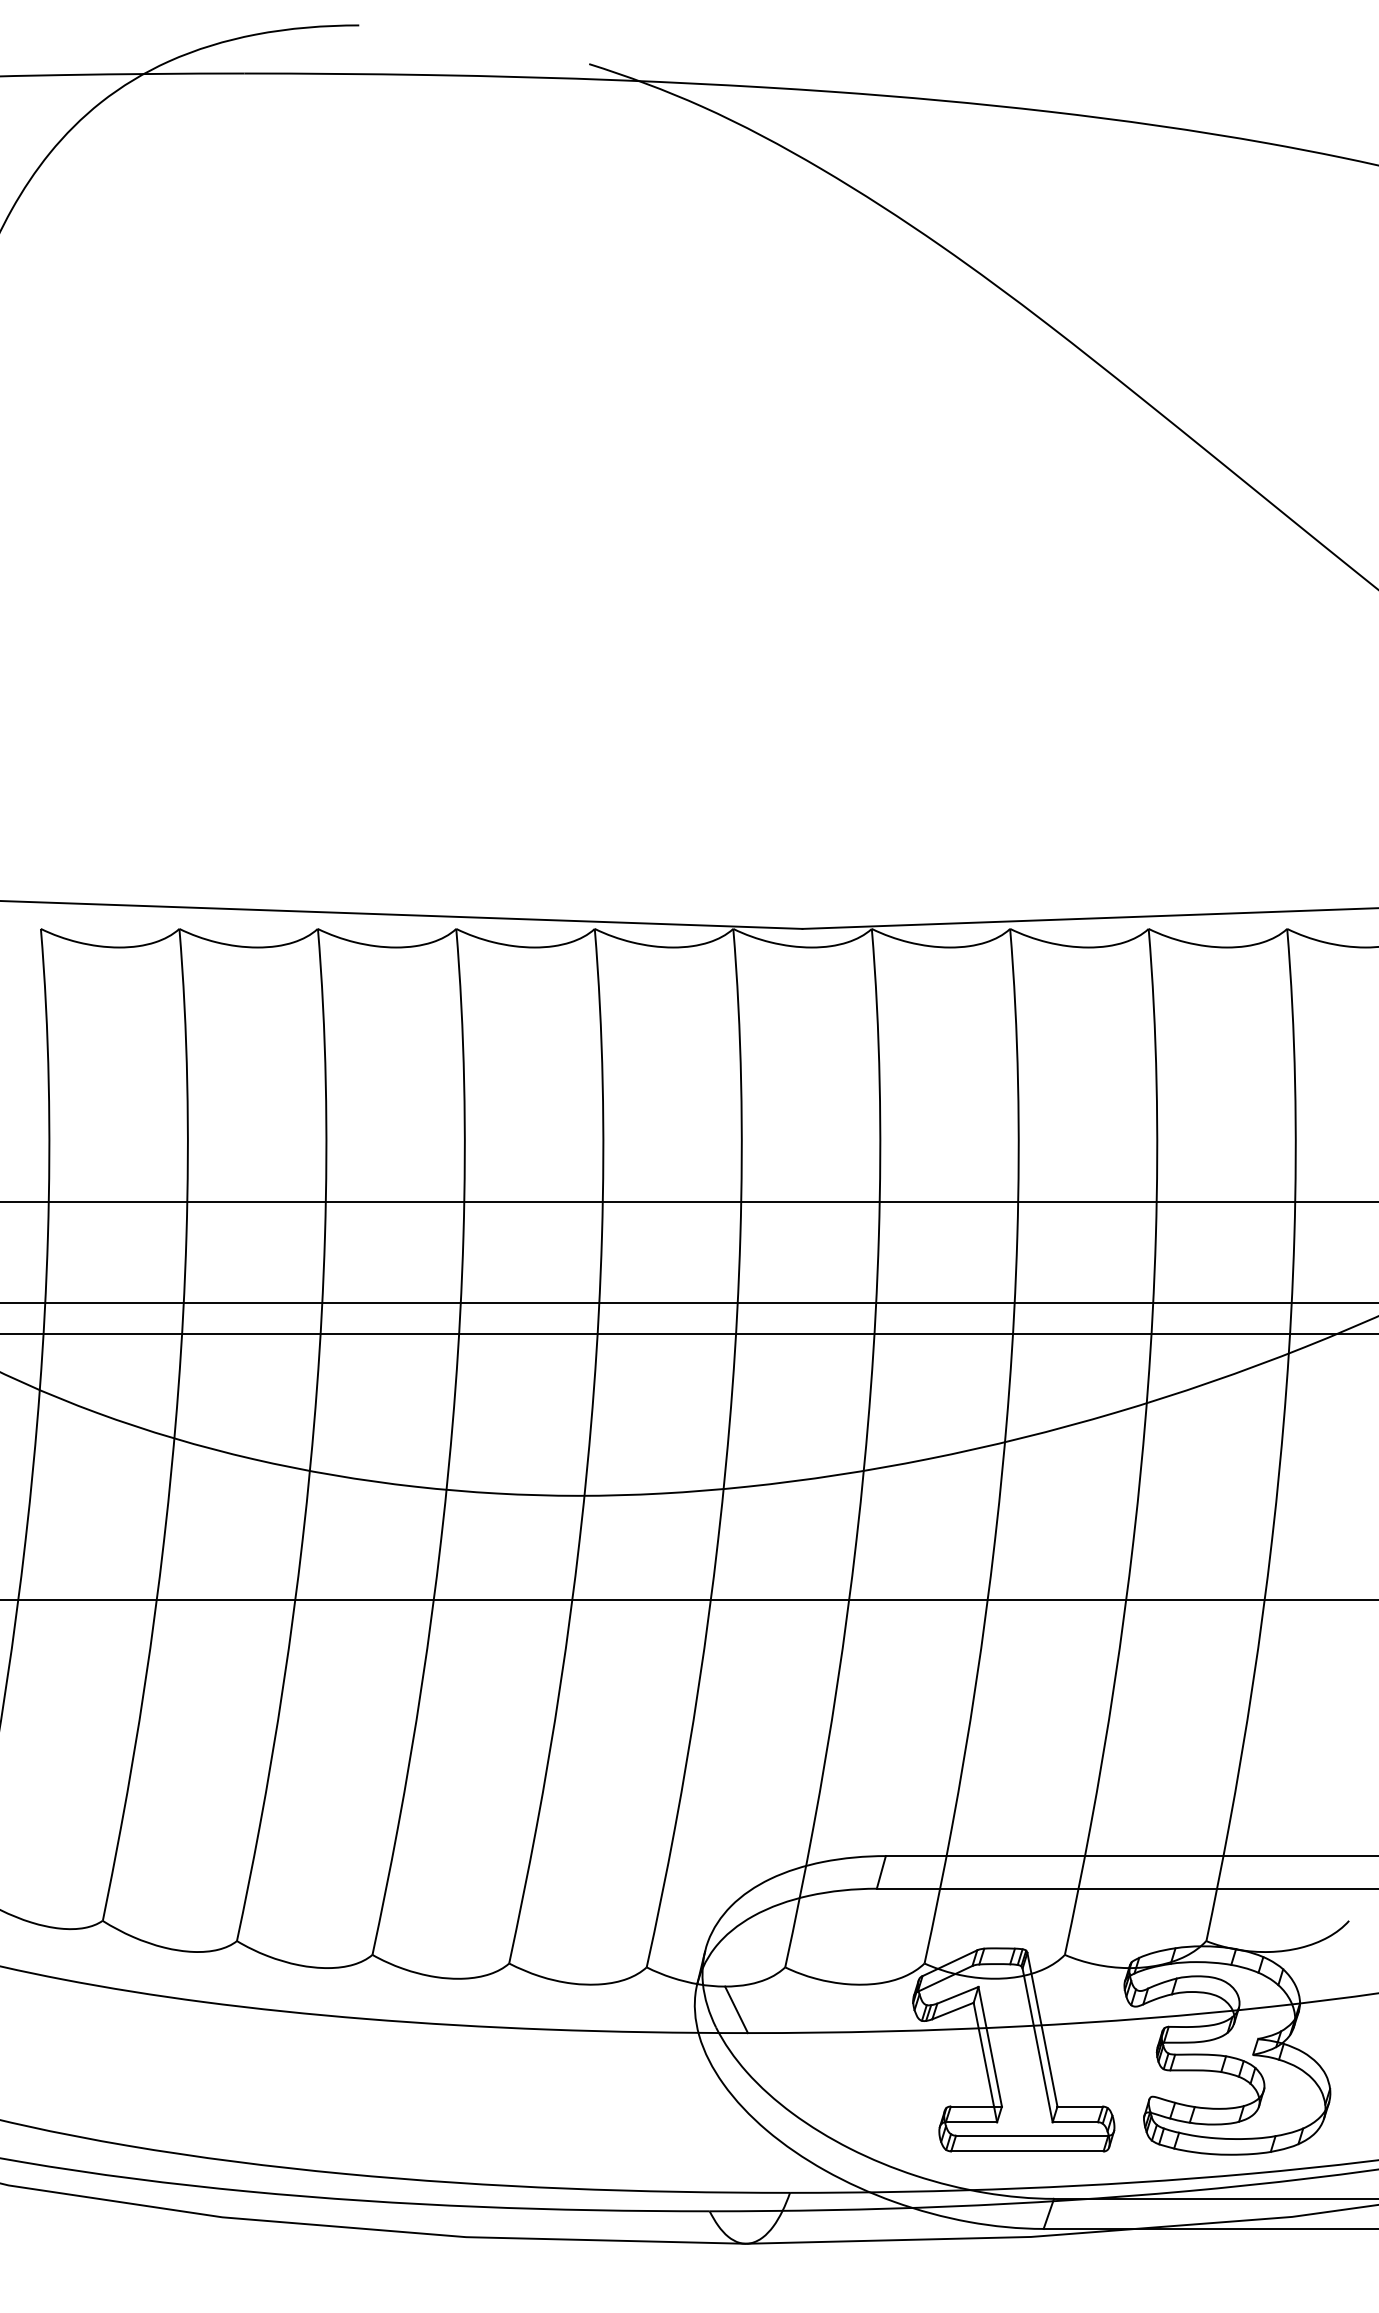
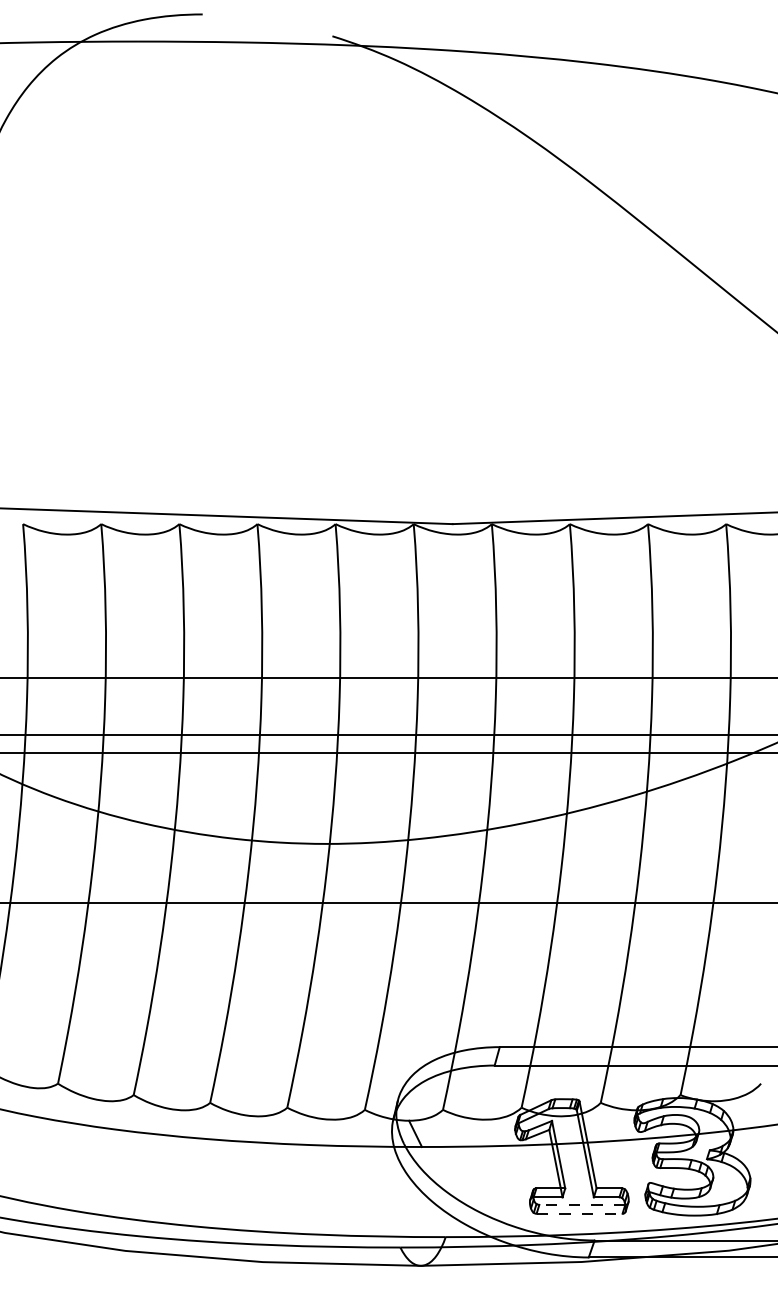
line: (1032, 2135) -> (582, 1204), solid -> dashed
line: (1027, 2150) -> (579, 1213), solid -> dashed

